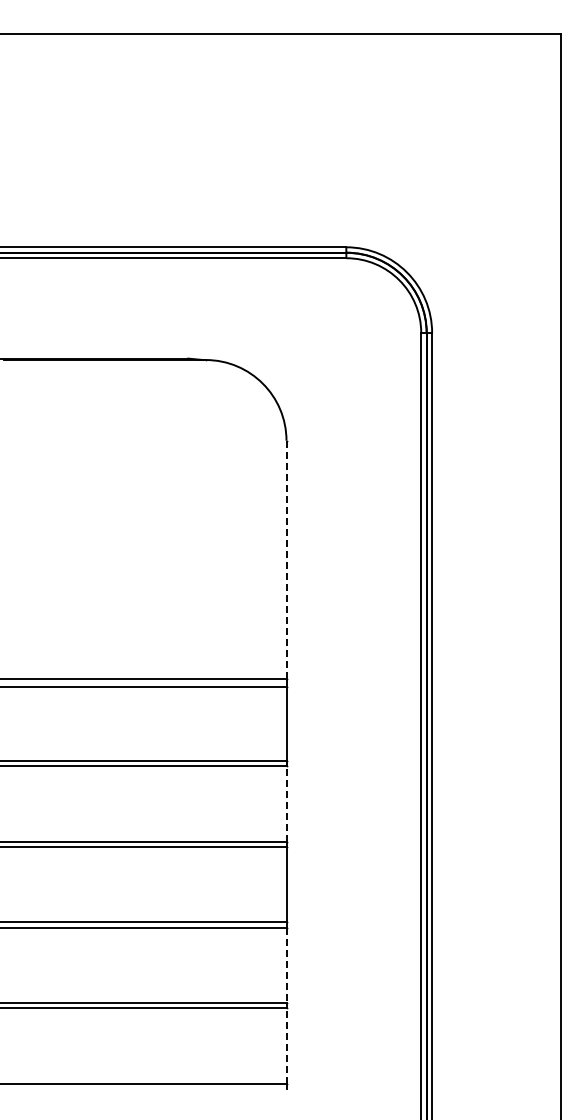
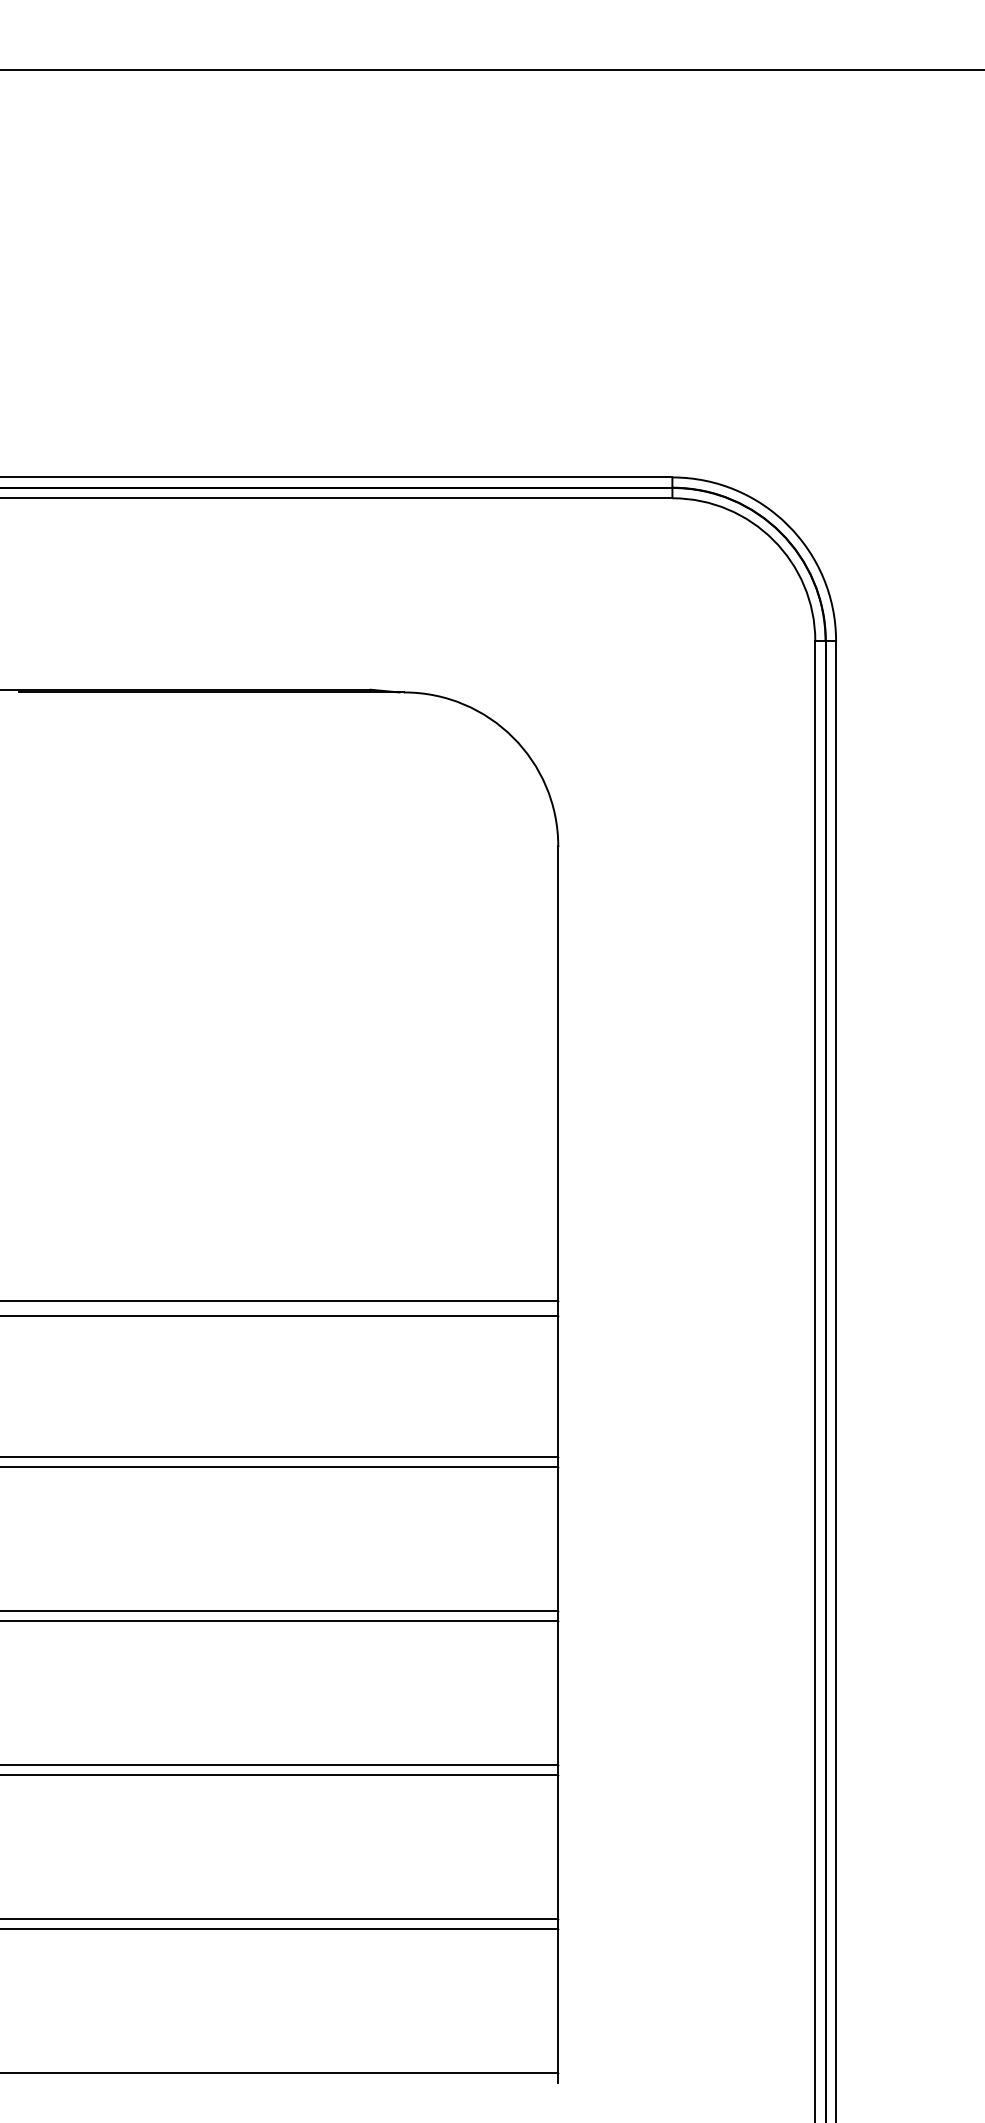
line: (286, 560) -> (558, 1074), dashed -> solid
line: (286, 803) -> (558, 1538), dashed -> solid
line: (286, 965) -> (558, 1847), dashed -> solid
line: (286, 1046) -> (558, 2001), dashed -> solid

